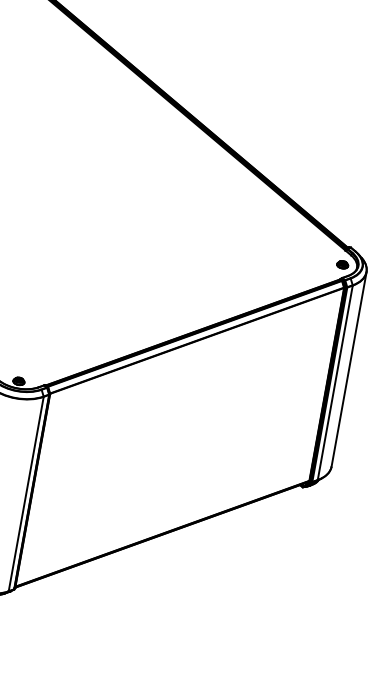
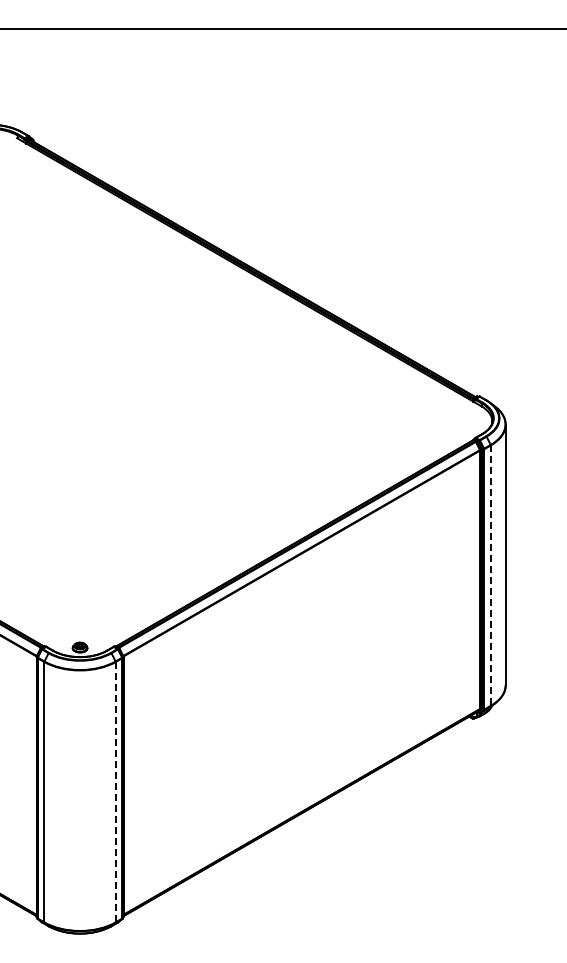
part: (342, 264) -> (472, 420), removed
line: (334, 383) -> (490, 576), solid -> dashed
line: (26, 493) -> (115, 791), solid -> dashed

